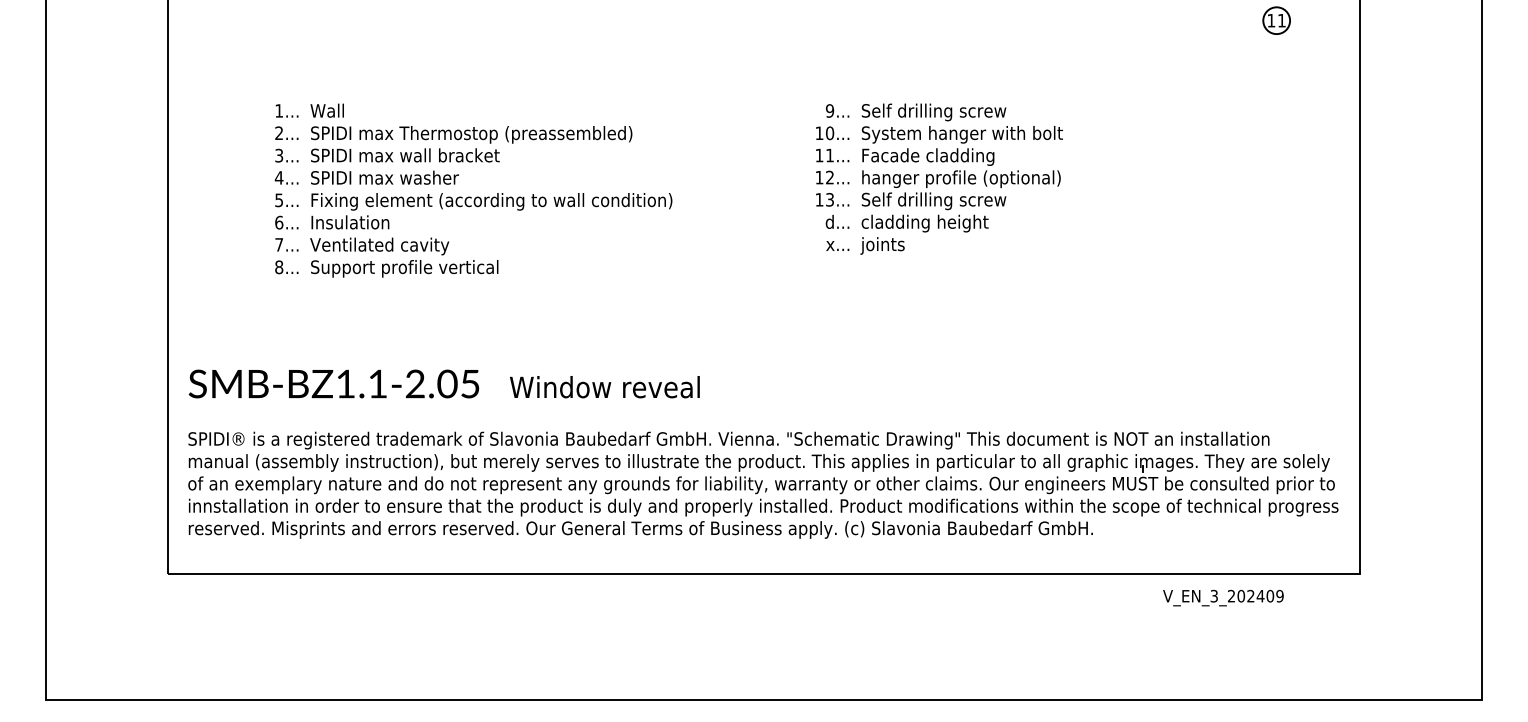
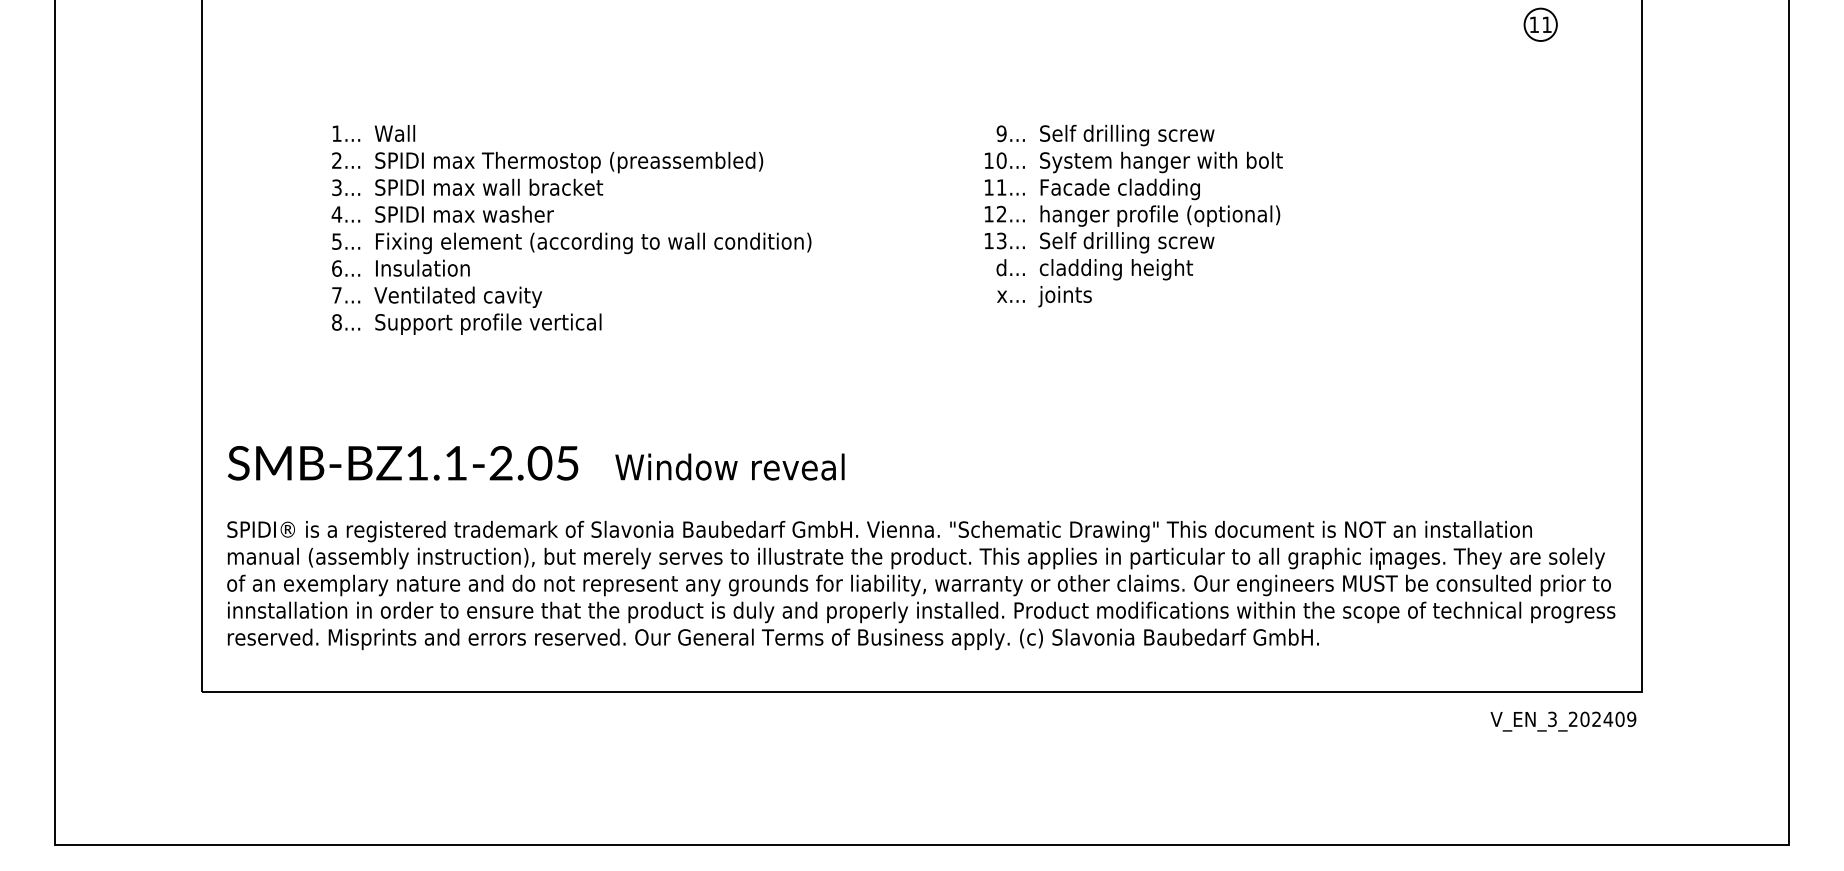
text: (1223, 597) -> (1563, 721), moved

